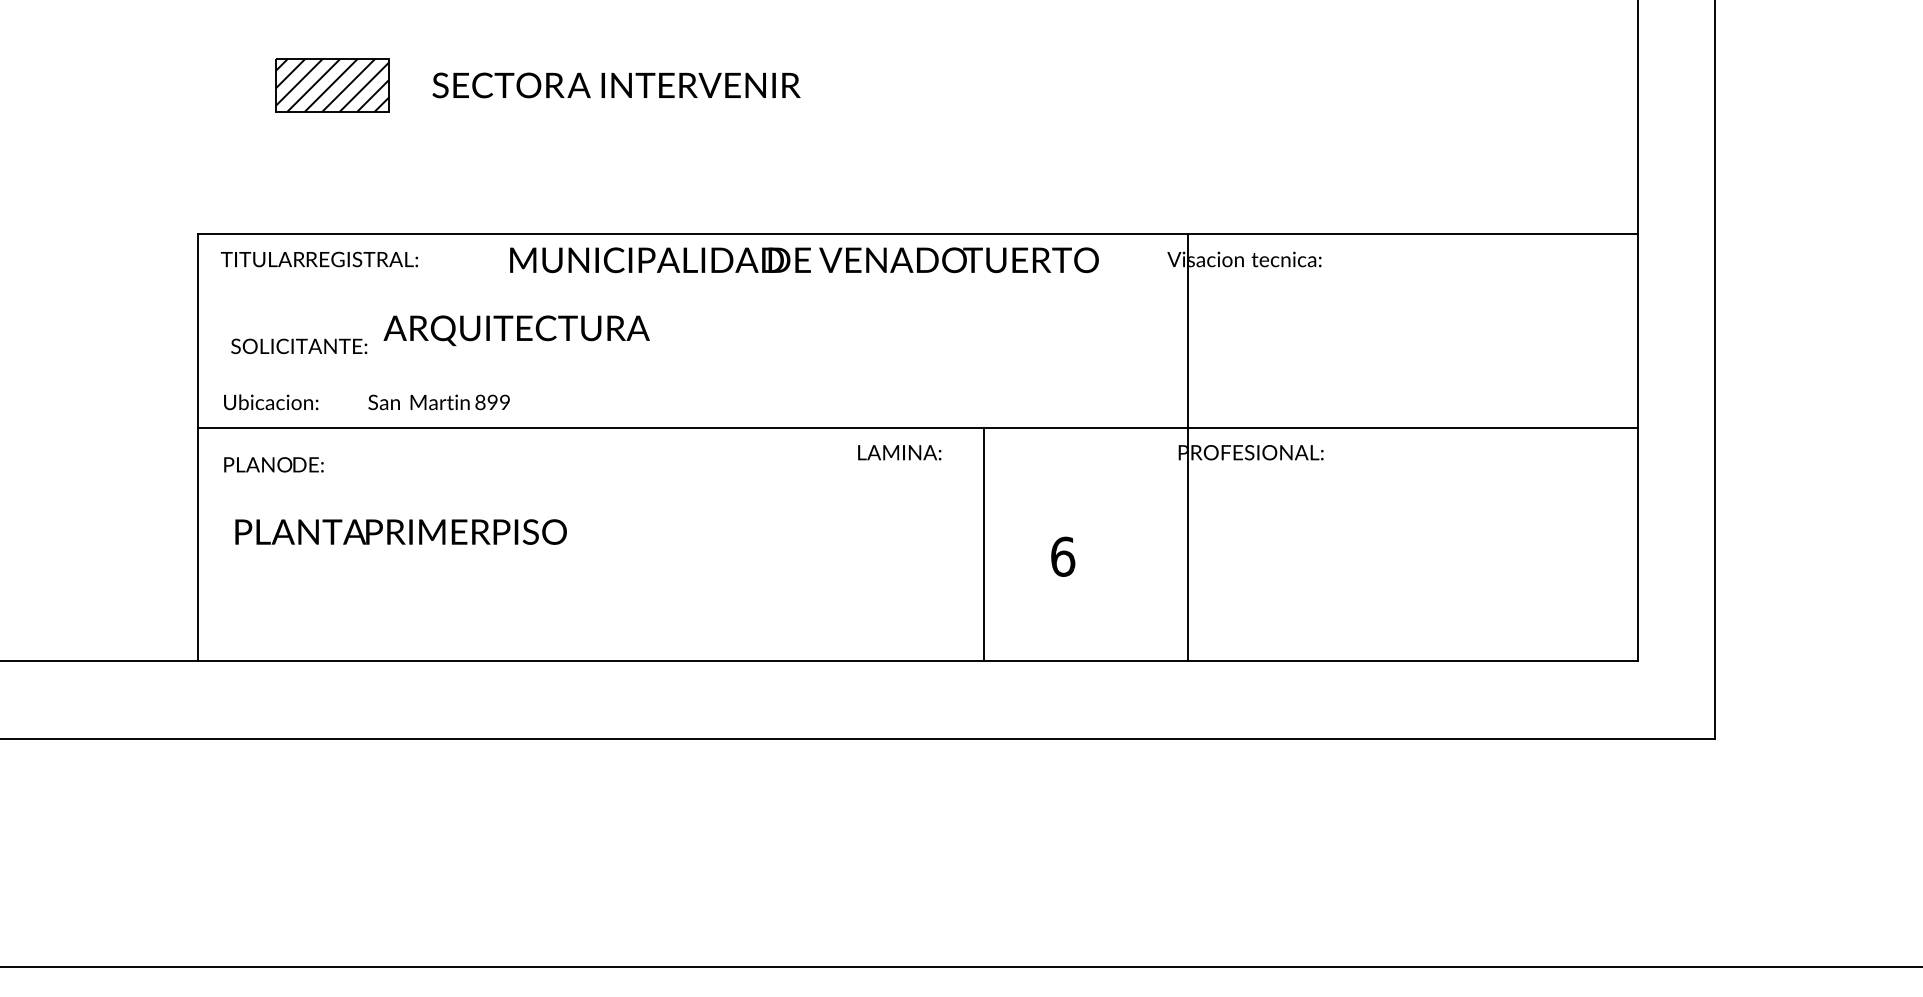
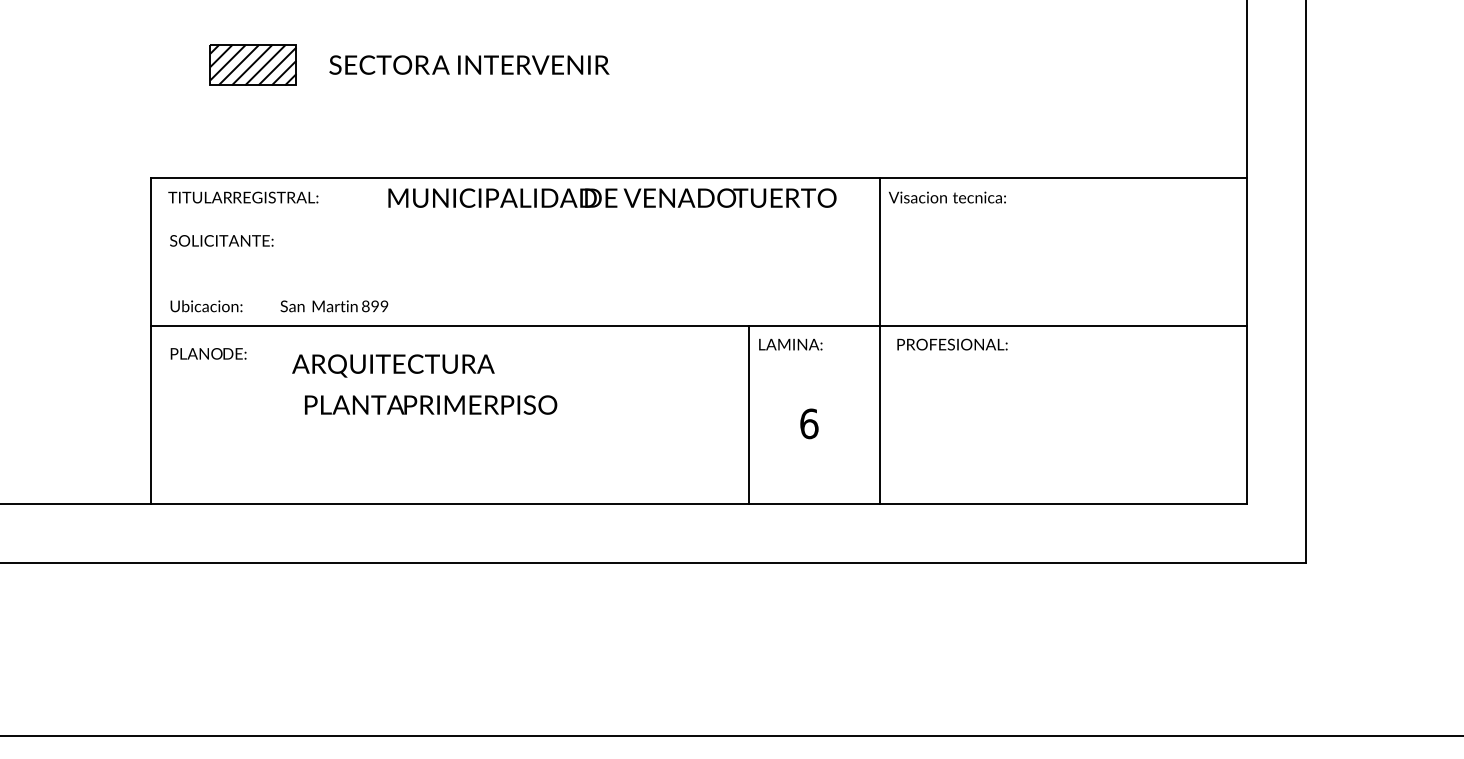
text: (516, 330) -> (393, 365), moved
text: (299, 346) -> (221, 240), moved
line: (1188, 447) -> (879, 340), moved
text: (899, 452) -> (790, 344), moved
text: (400, 531) -> (430, 404), moved

